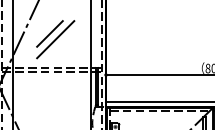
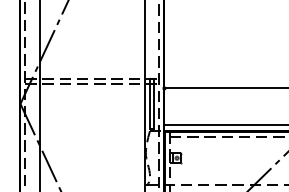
line: (49, 33) -> (88, 32), removed
line: (55, 39) -> (96, 40), removed

